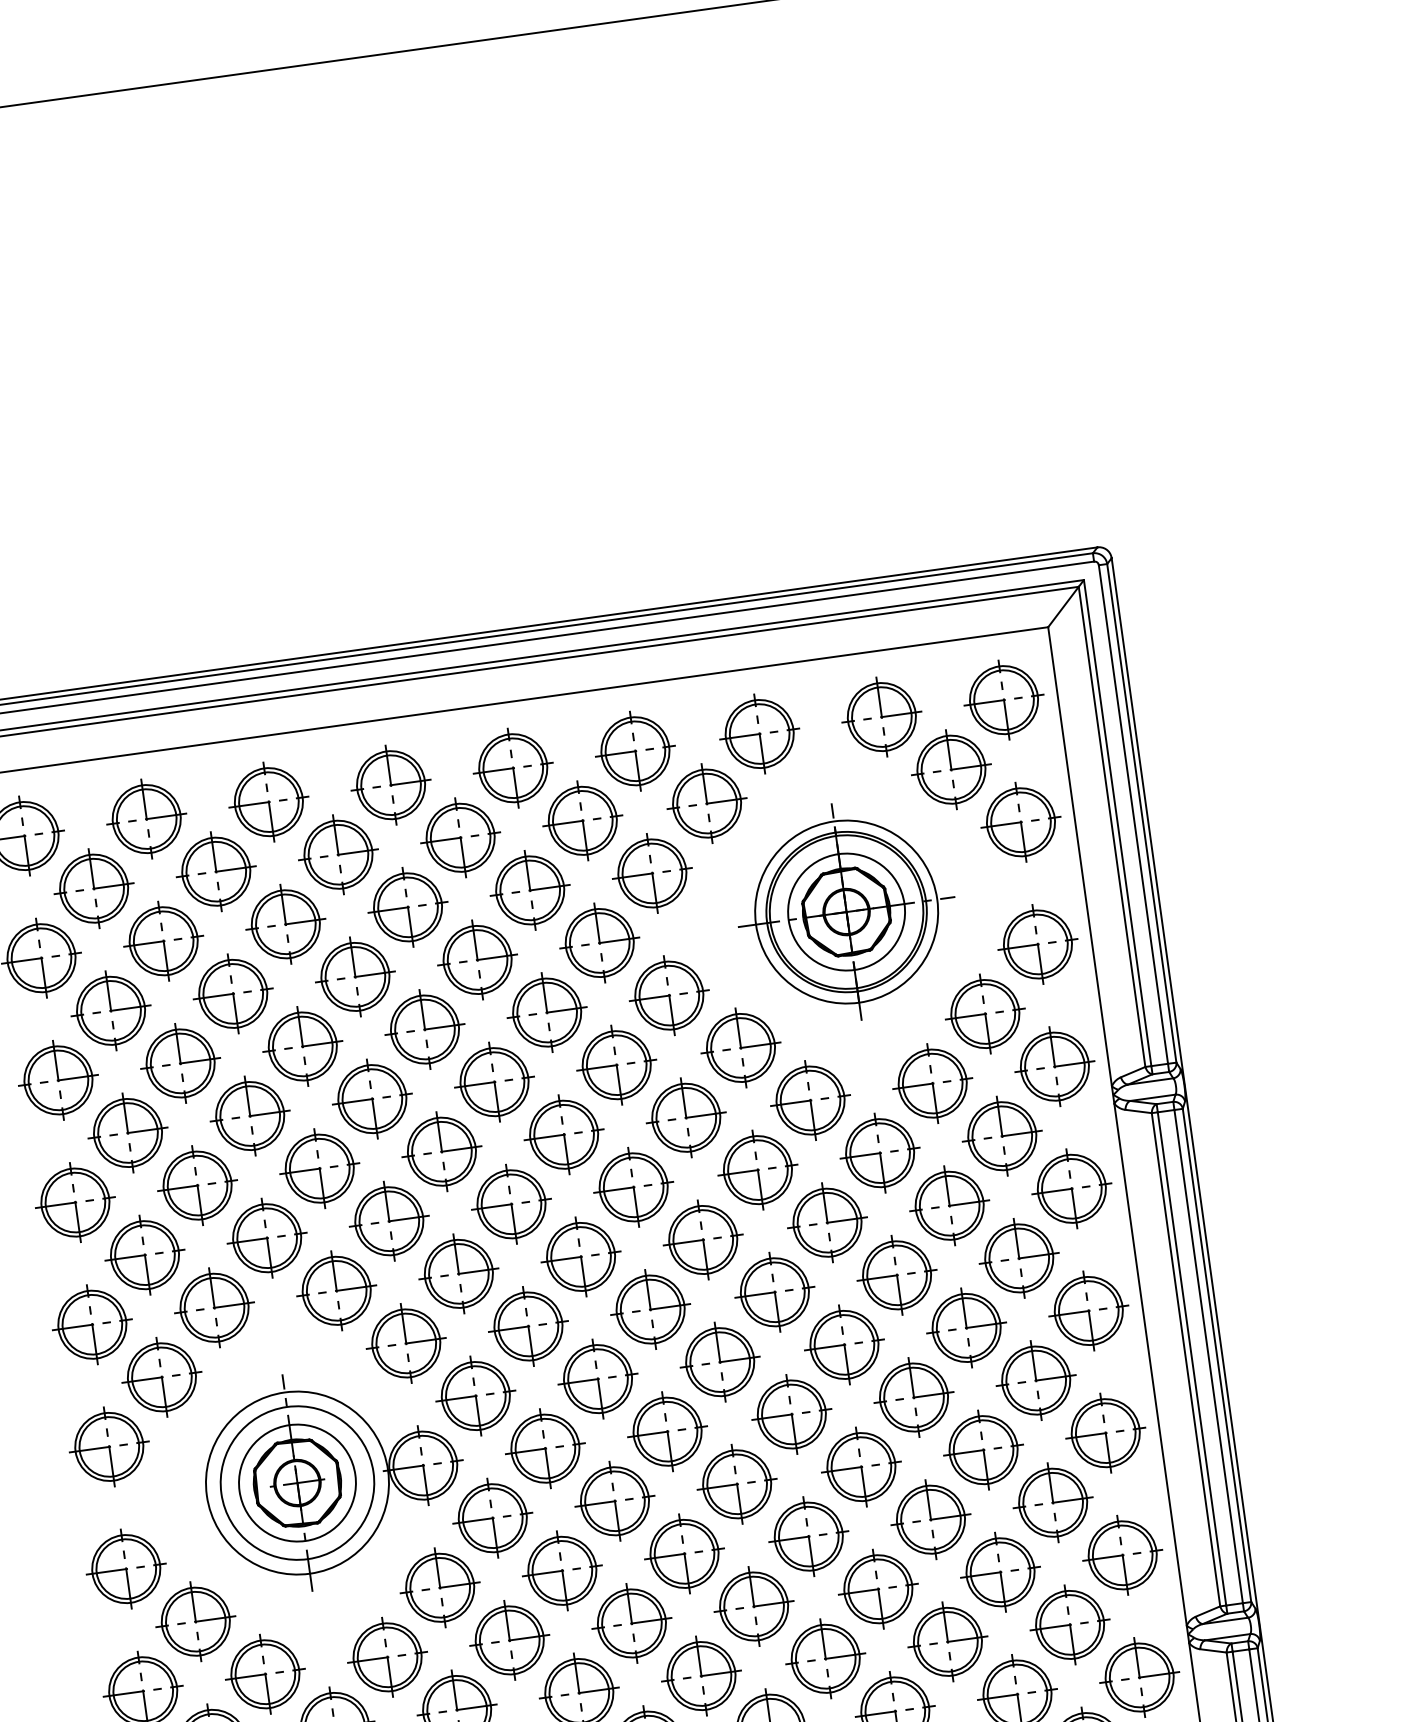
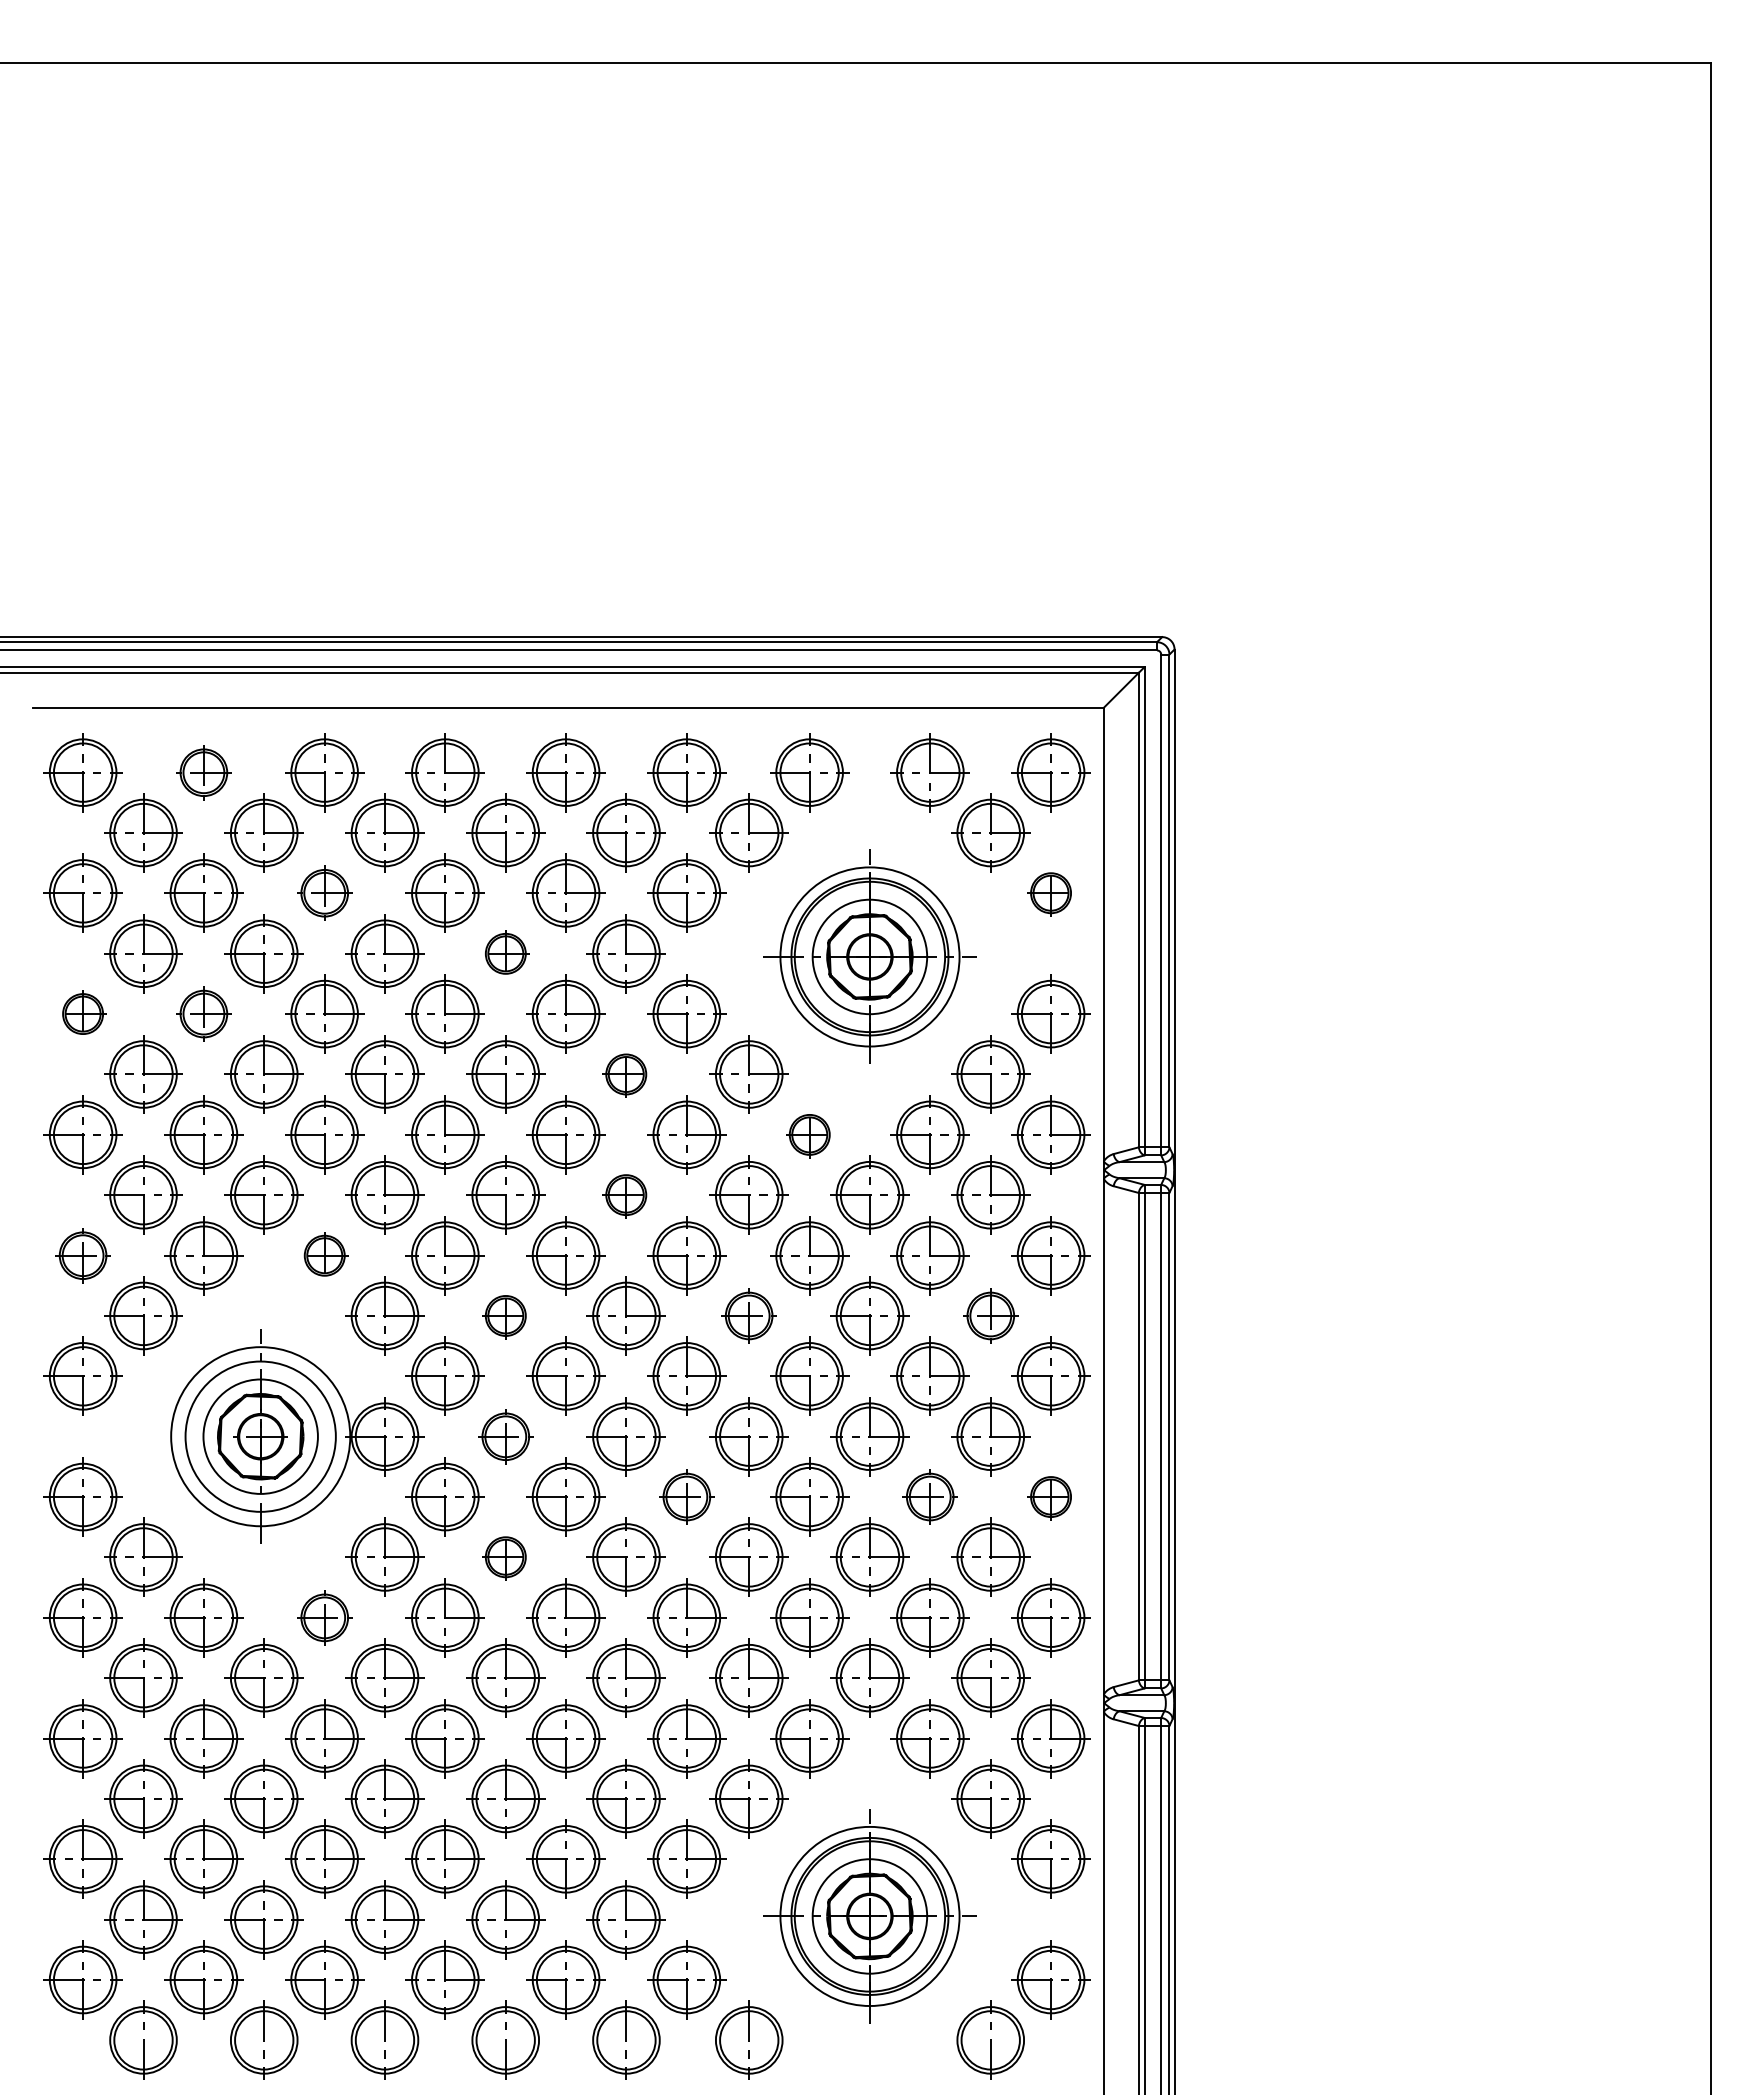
part: (146, 818) -> (203, 772), size x0.7
part: (1020, 821) -> (1050, 892), size x0.6
part: (285, 923) -> (324, 892), size x0.7
part: (477, 959) -> (505, 953), size x0.6
part: (180, 1062) -> (203, 1013), size x0.7
part: (615, 1065) -> (625, 1074), size x0.6
part: (57, 1079) -> (82, 1013), size x0.6
part: (810, 1100) -> (809, 1134), size x0.6
part: (632, 1186) -> (625, 1194), size x0.6
part: (1018, 1257) -> (990, 1315), size x0.7
part: (336, 1290) -> (324, 1255), size x0.6
part: (774, 1291) -> (748, 1315), size x0.7
part: (91, 1324) -> (82, 1255), size x0.7
part: (528, 1326) -> (505, 1315), size x0.6
part: (1105, 1432) -> (1050, 1496), size x0.6
part: (545, 1448) -> (505, 1436), size x0.7
part: (982, 1449) -> (929, 1496), size x0.7
part: (736, 1483) -> (686, 1496), size x0.7
part: (562, 1569) -> (505, 1556), size x0.6
part: (387, 1657) -> (324, 1617), size x0.7

